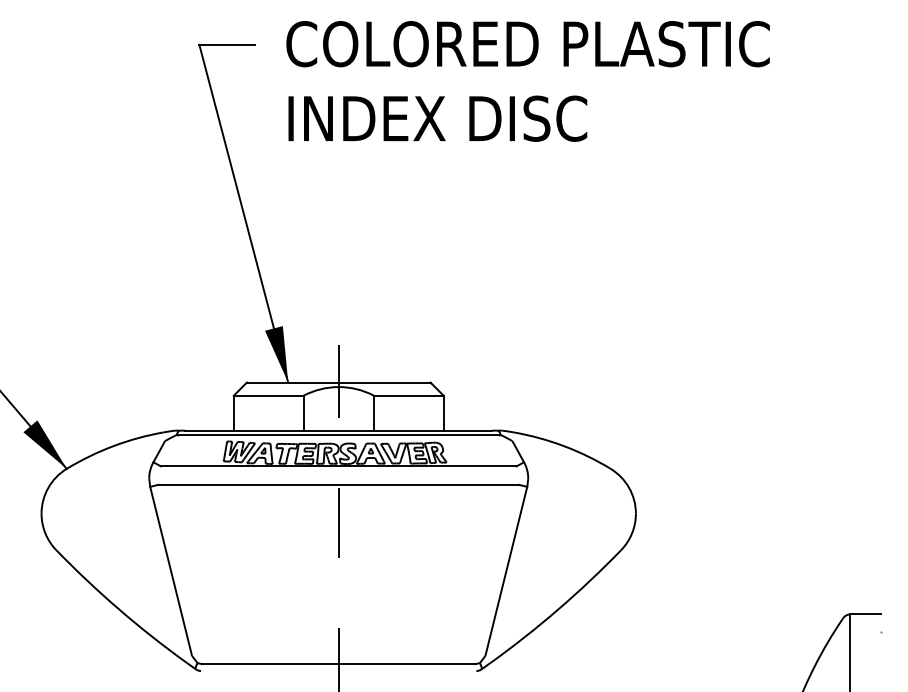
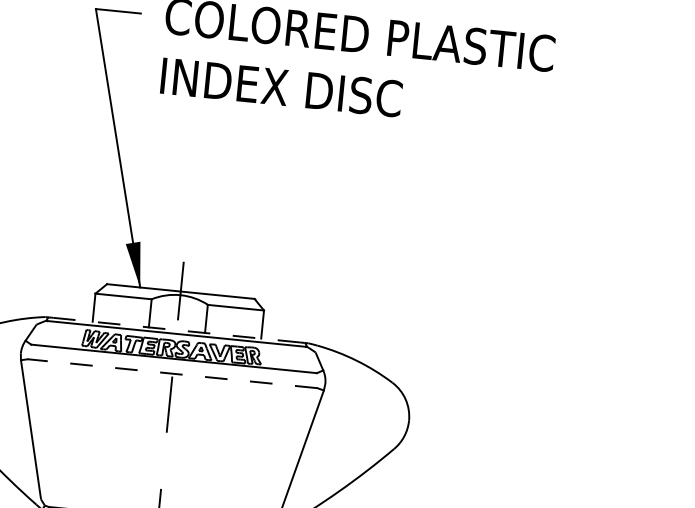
line: (338, 430) -> (176, 330), solid -> dashed
line: (338, 484) -> (172, 373), solid -> dashed

